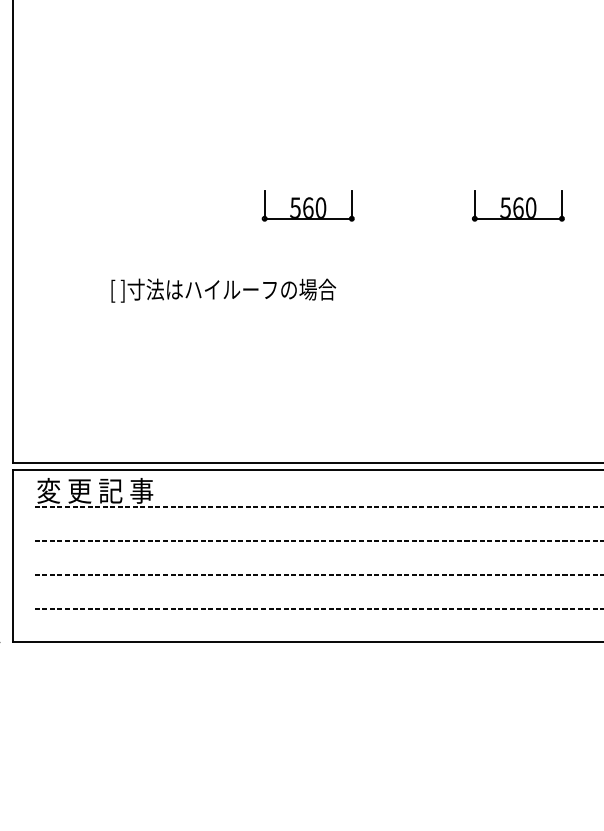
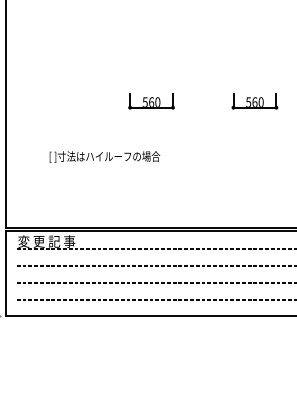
text: (222, 289) -> (104, 156), moved

